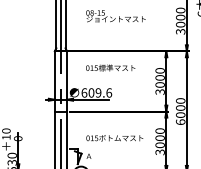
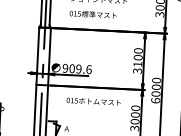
text: (110, 67) -> (93, 14), moved
text: (159, 84) -> (137, 63), 3000 -> 3100
text: (84, 92) -> (65, 68), 609.6 -> 909.6
text: (114, 138) -> (93, 101), moved

